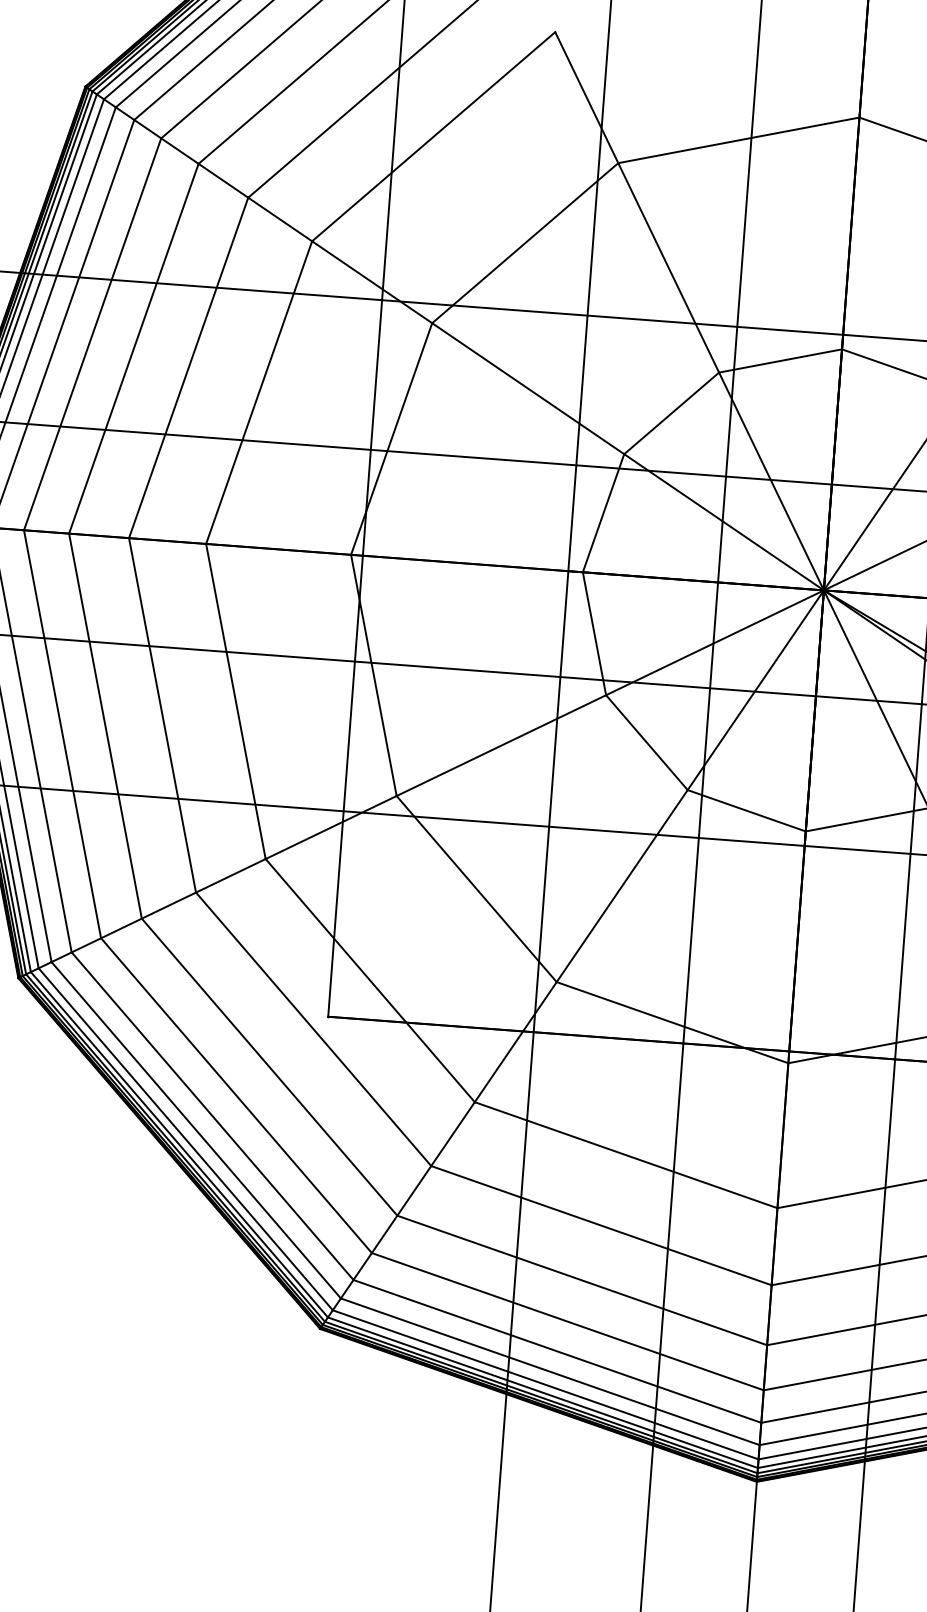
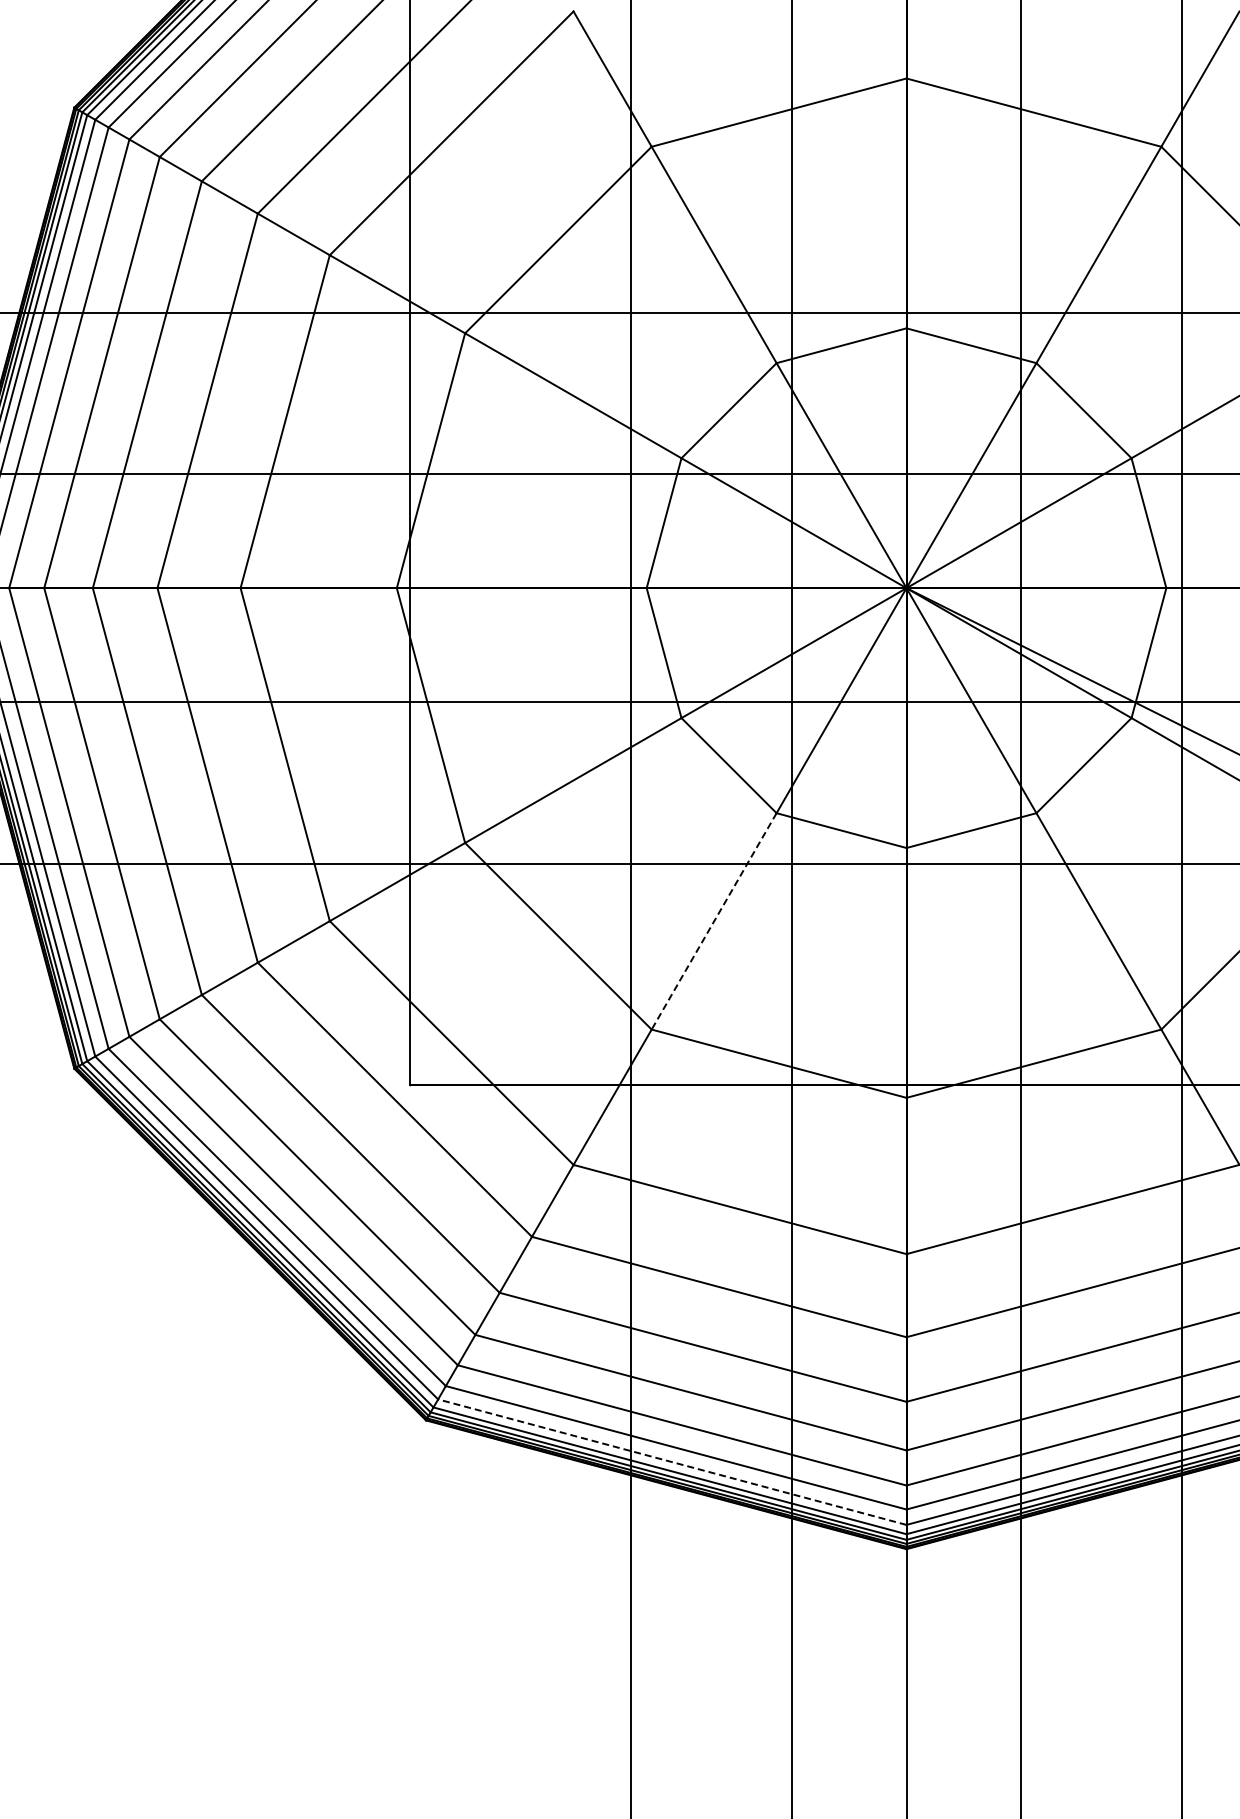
line: (622, 886) -> (714, 921), solid -> dashed
line: (544, 1385) -> (671, 1462), solid -> dashed

